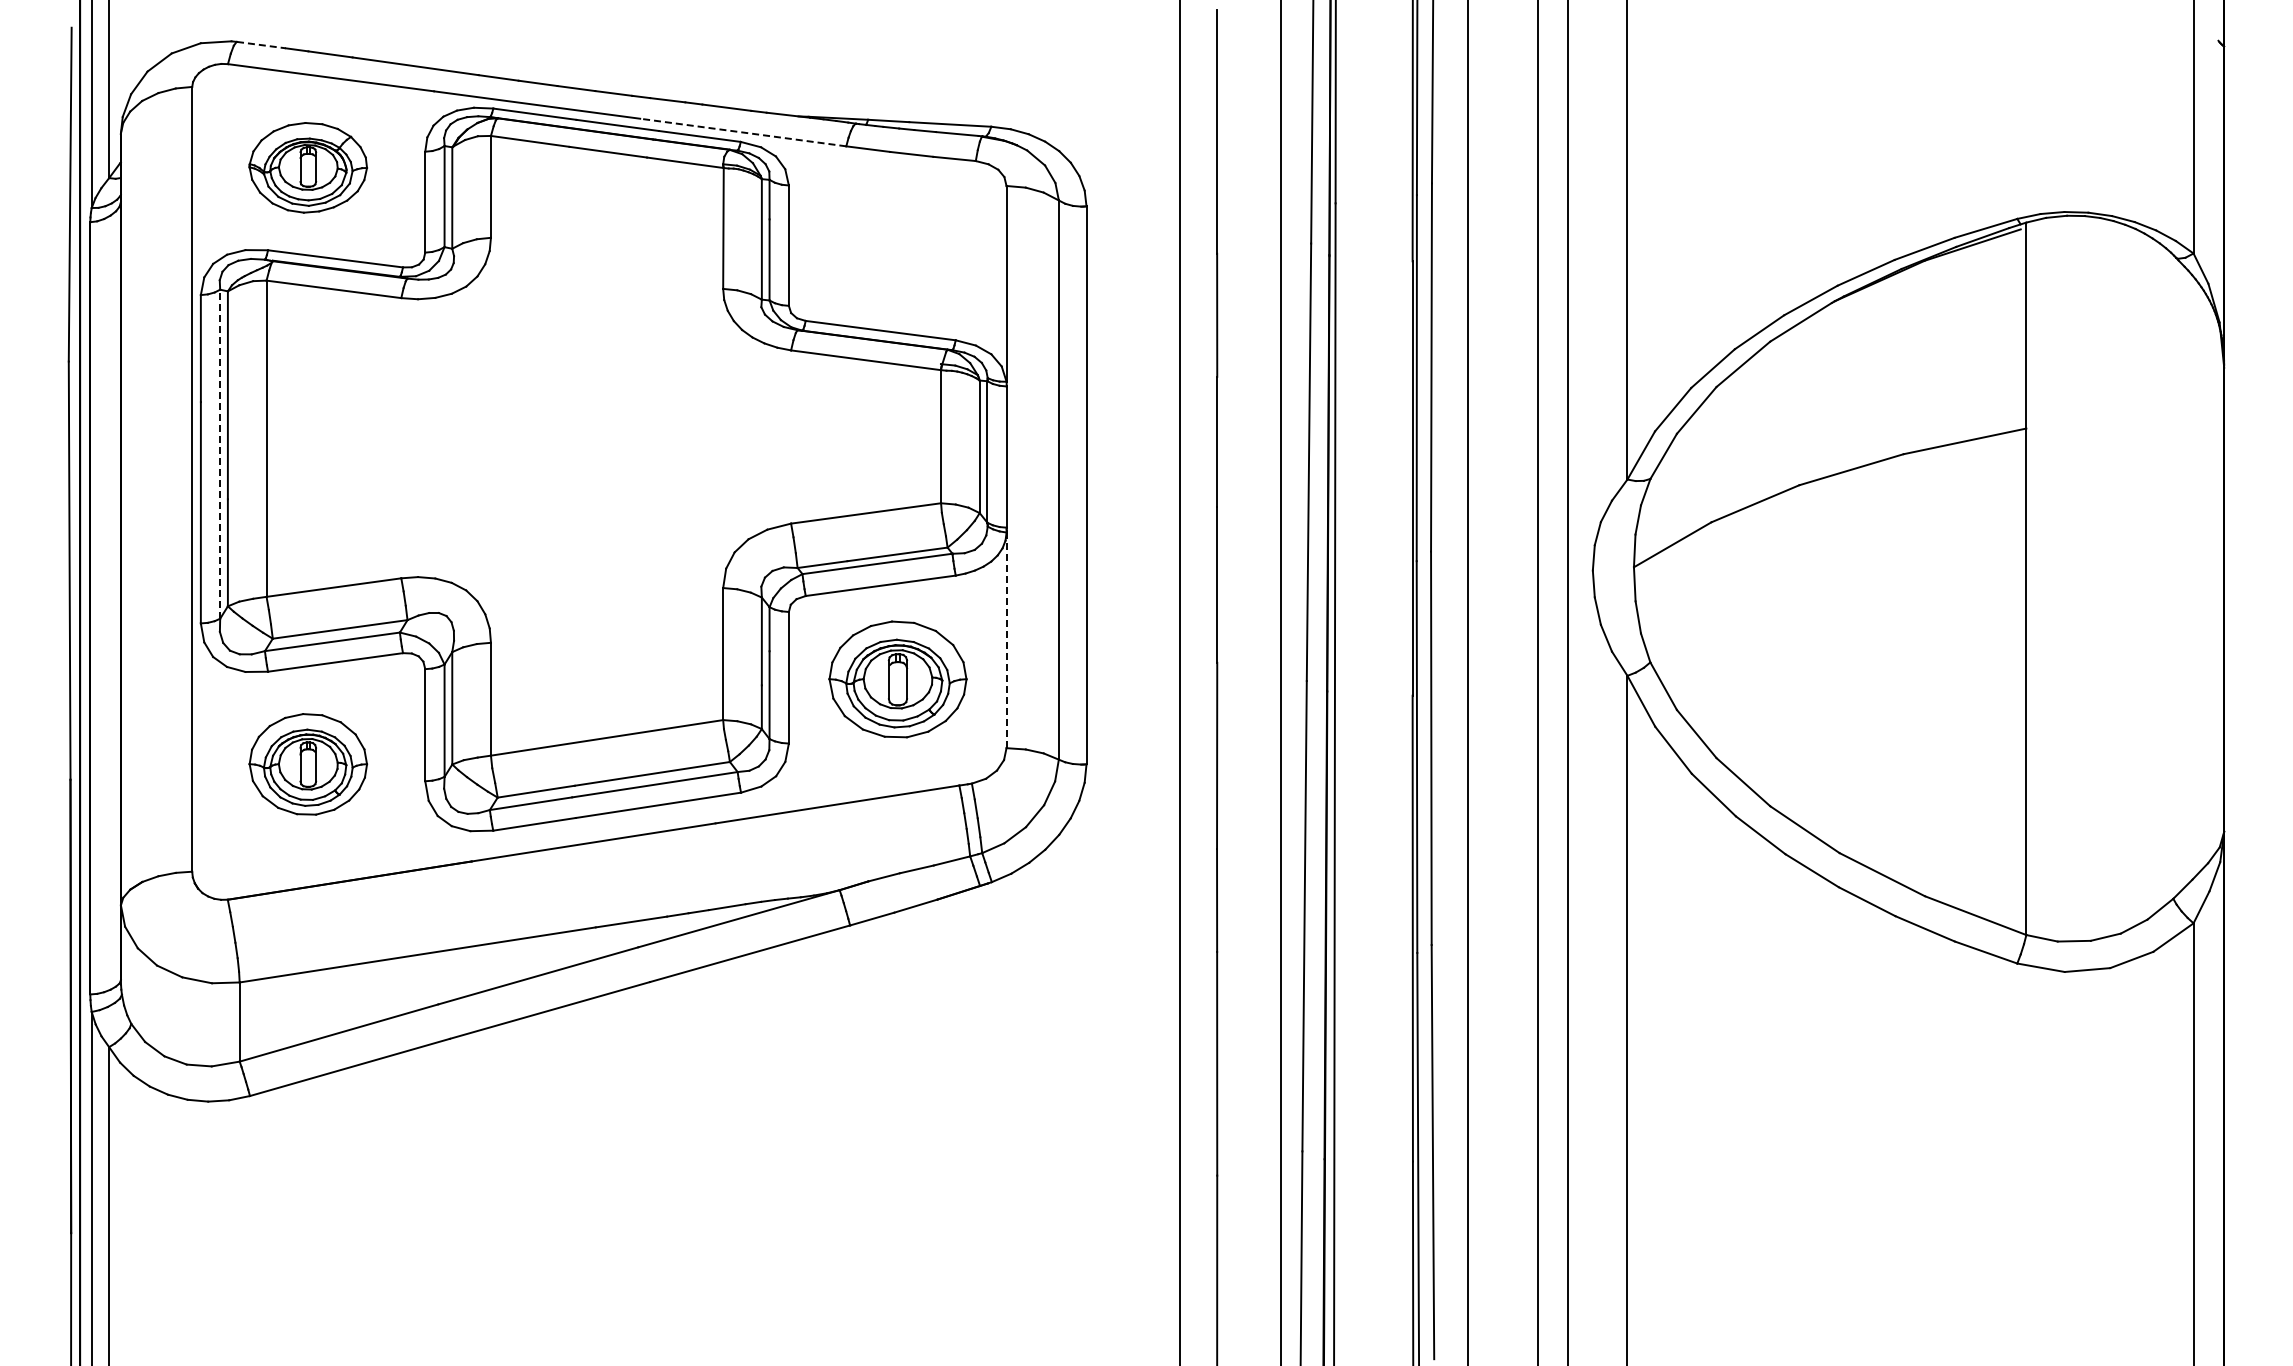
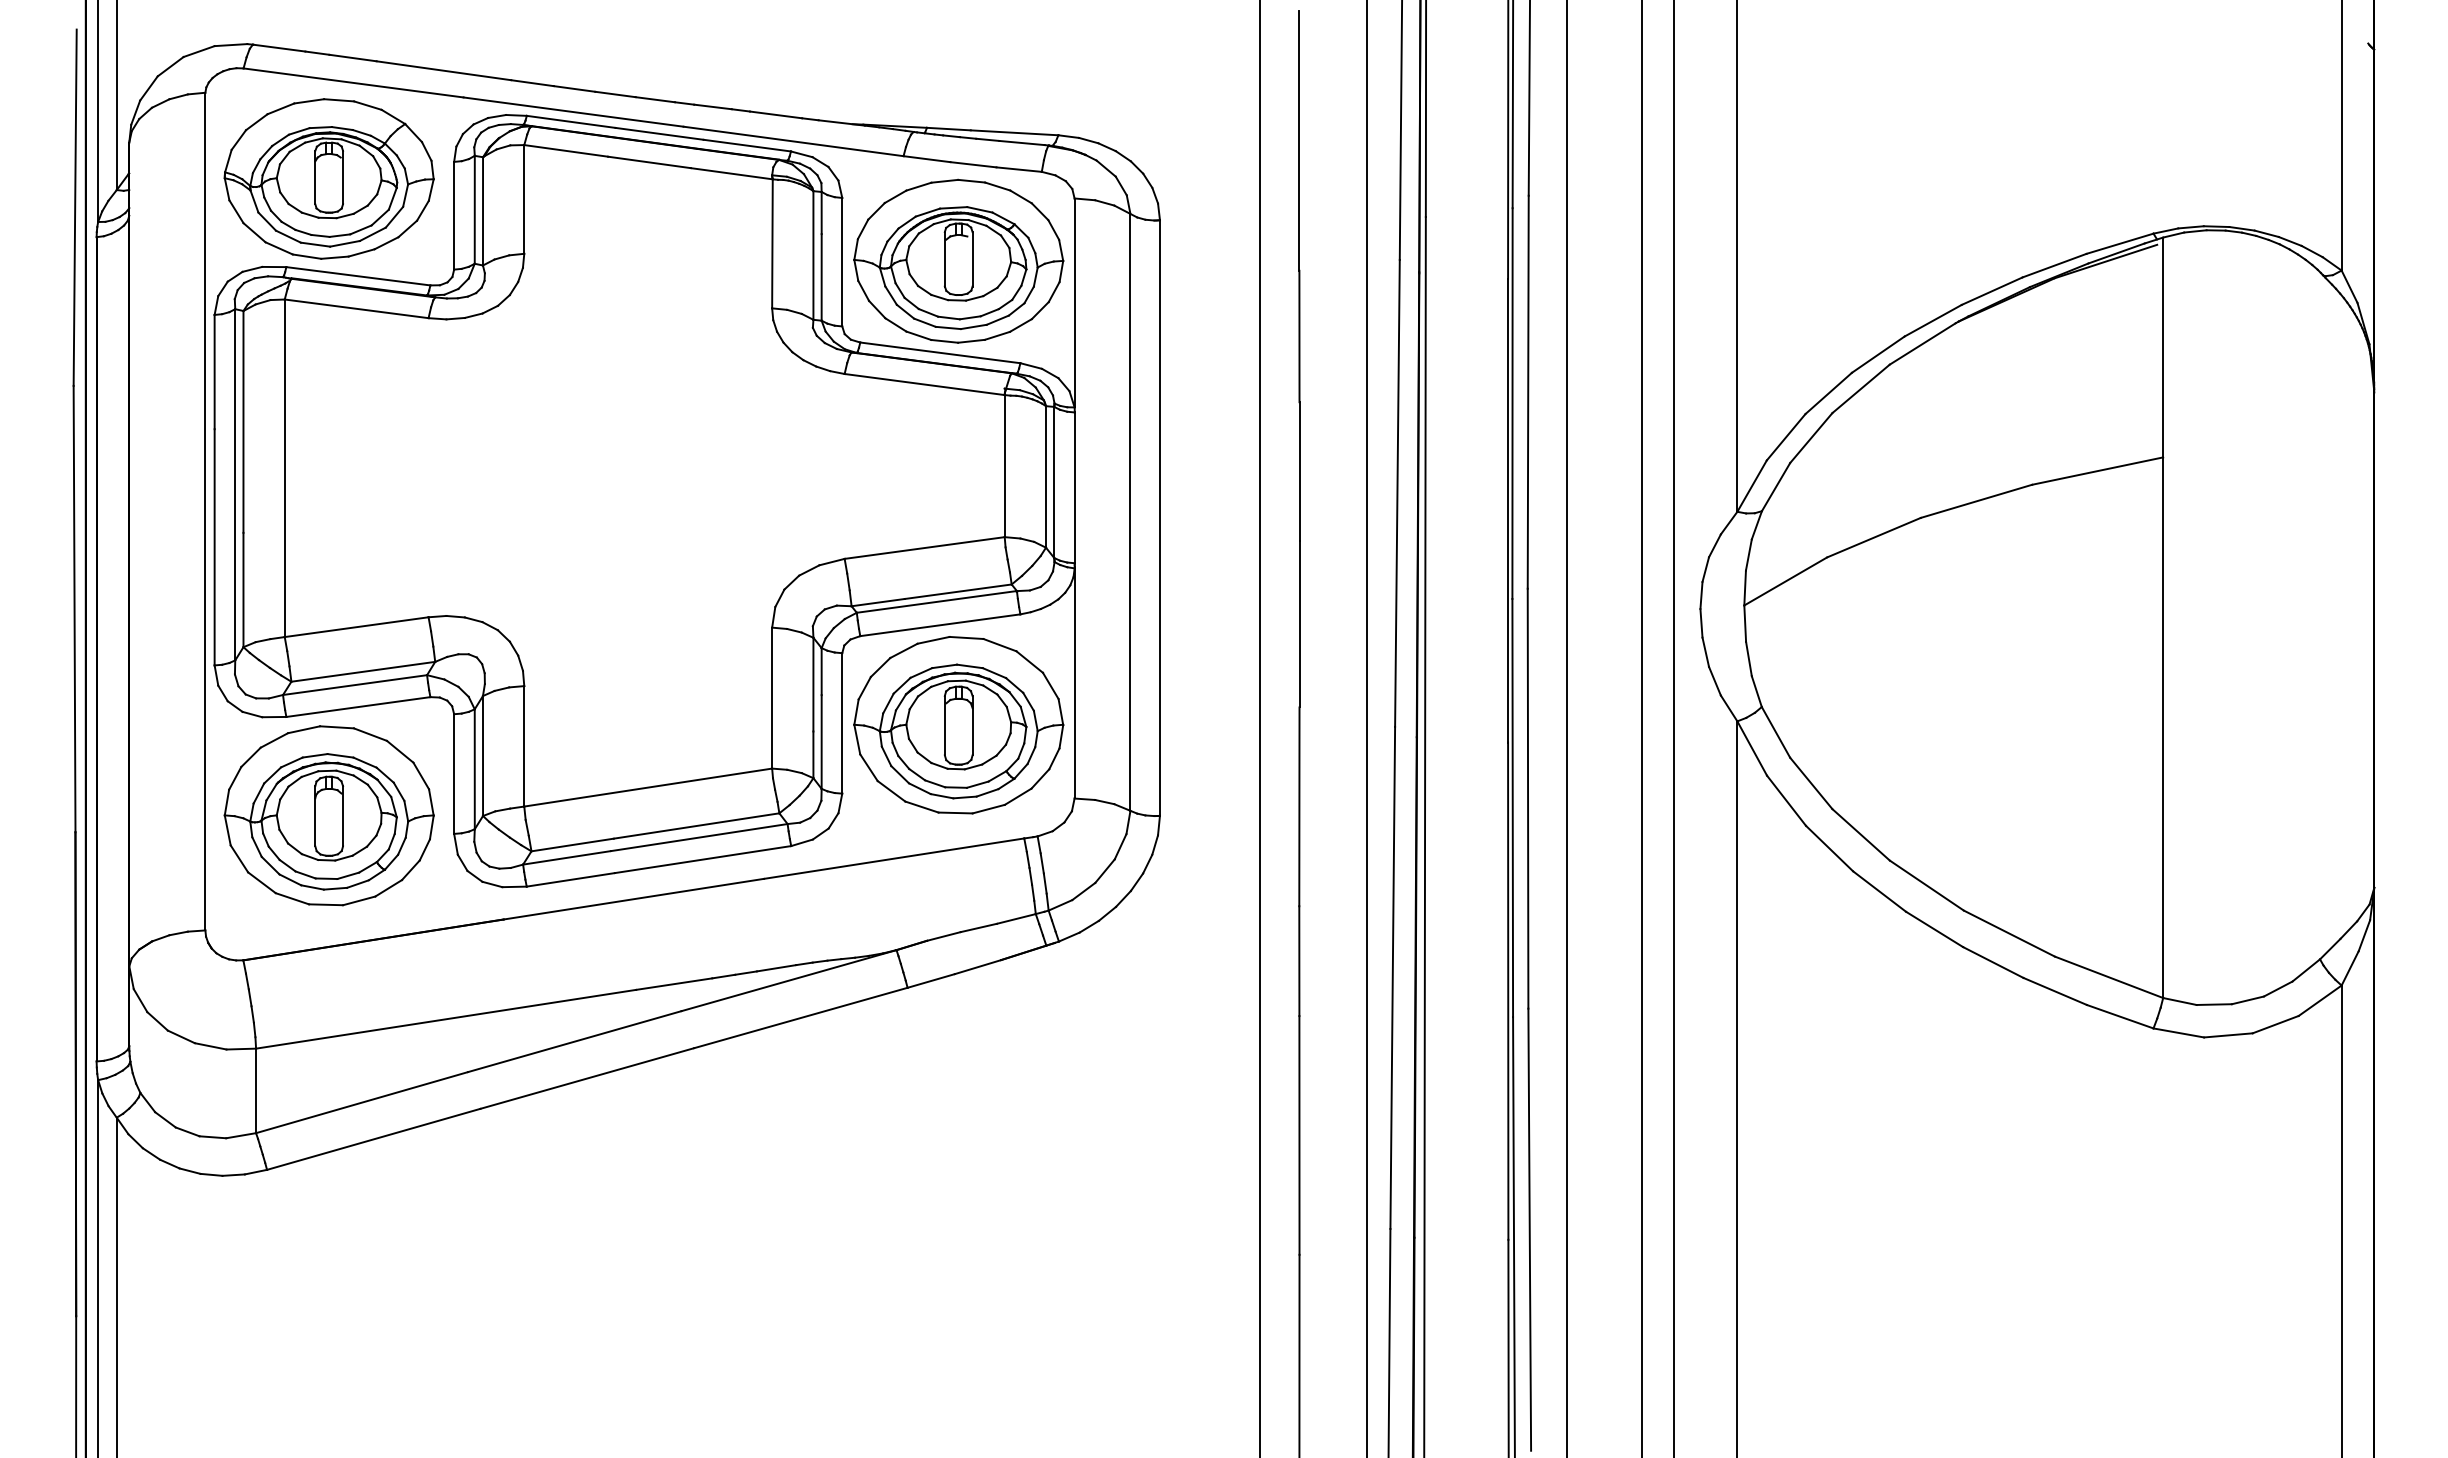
line: (261, 45) -> (279, 48), dashed -> solid
line: (743, 132) -> (793, 141), dashed -> solid
part: (308, 167) -> (329, 178), size x1.67
part: (897, 244) -> (958, 260), added
line: (220, 454) -> (235, 485), dashed -> solid
line: (1006, 640) -> (1074, 683), dashed -> solid
part: (897, 679) -> (958, 725), size x1.43
part: (308, 764) -> (329, 815), size x1.67

